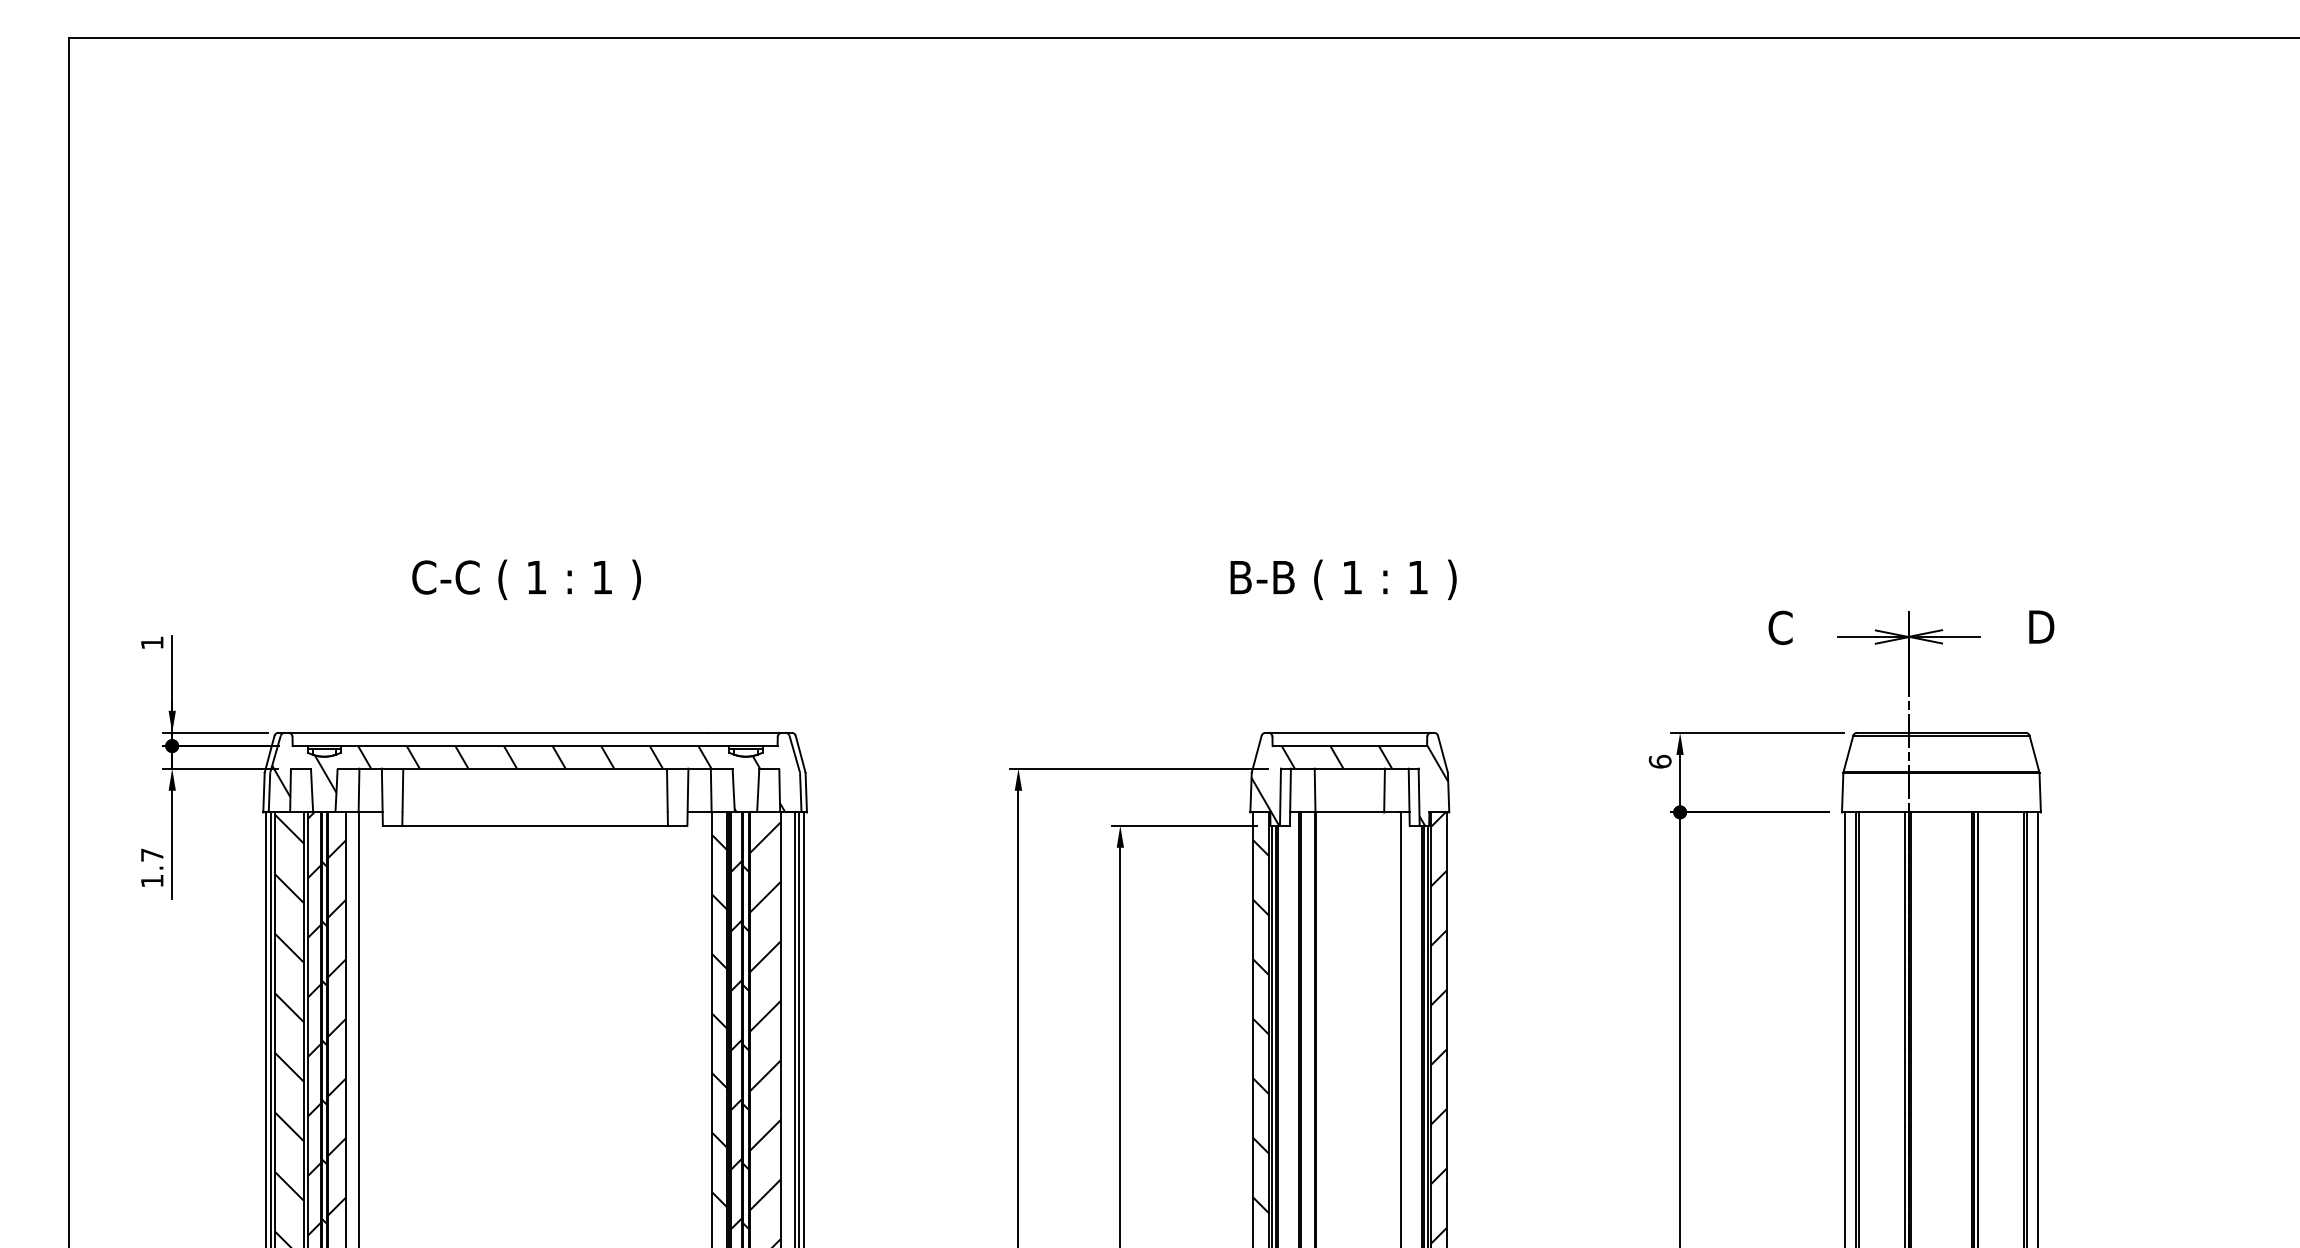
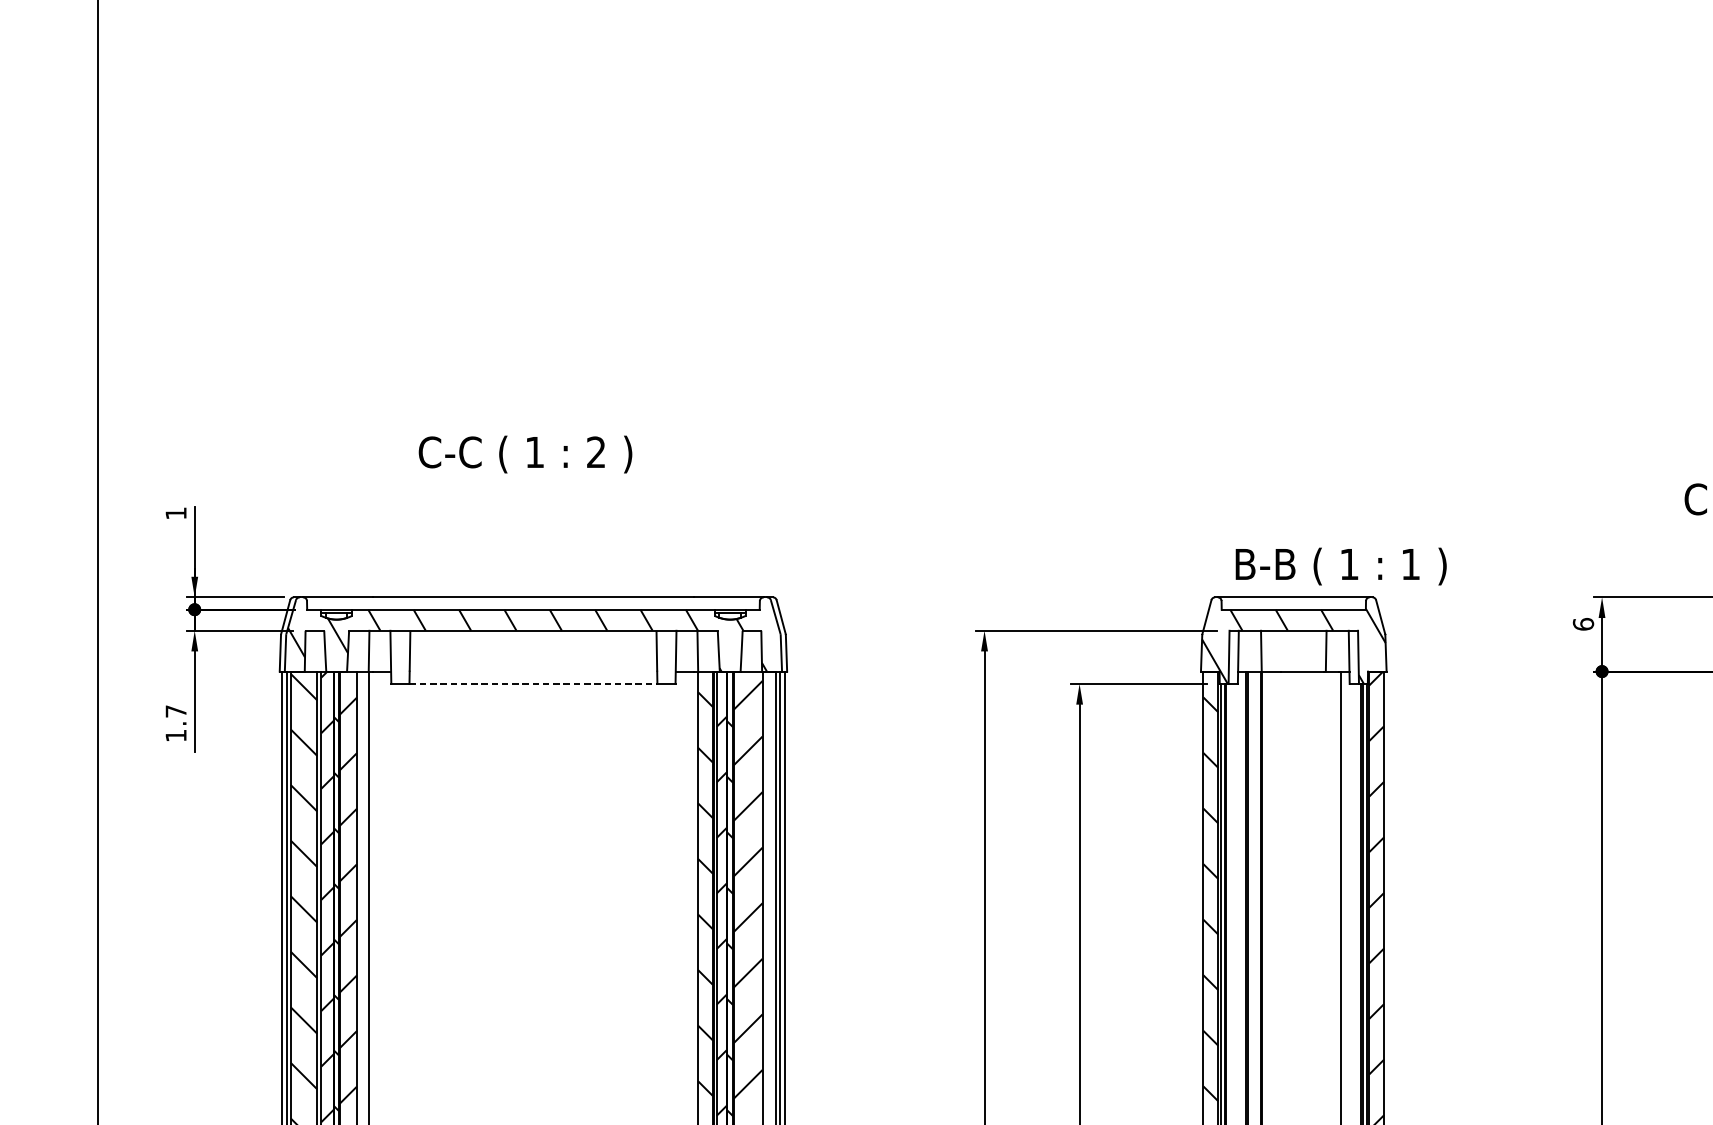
text: (601, 577) -> (595, 452), 1 -> 2
text: (1343, 579) -> (1341, 566), moved
line: (535, 825) -> (533, 683), solid -> dashed

